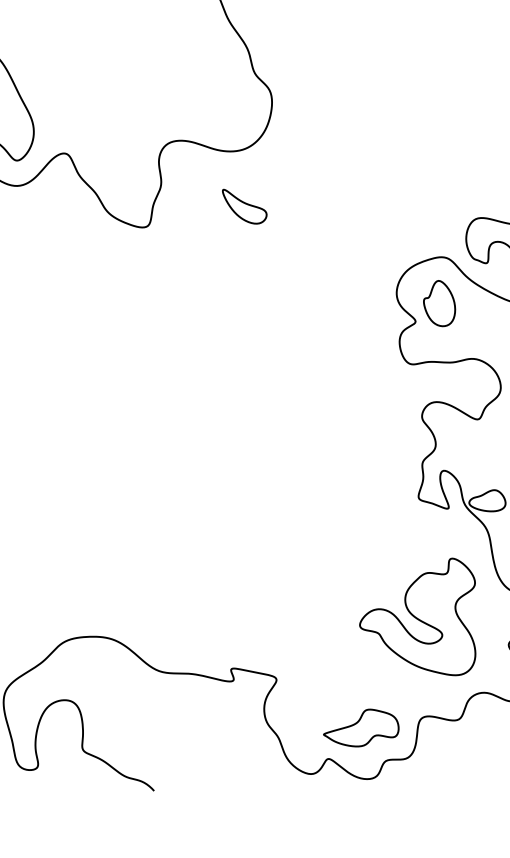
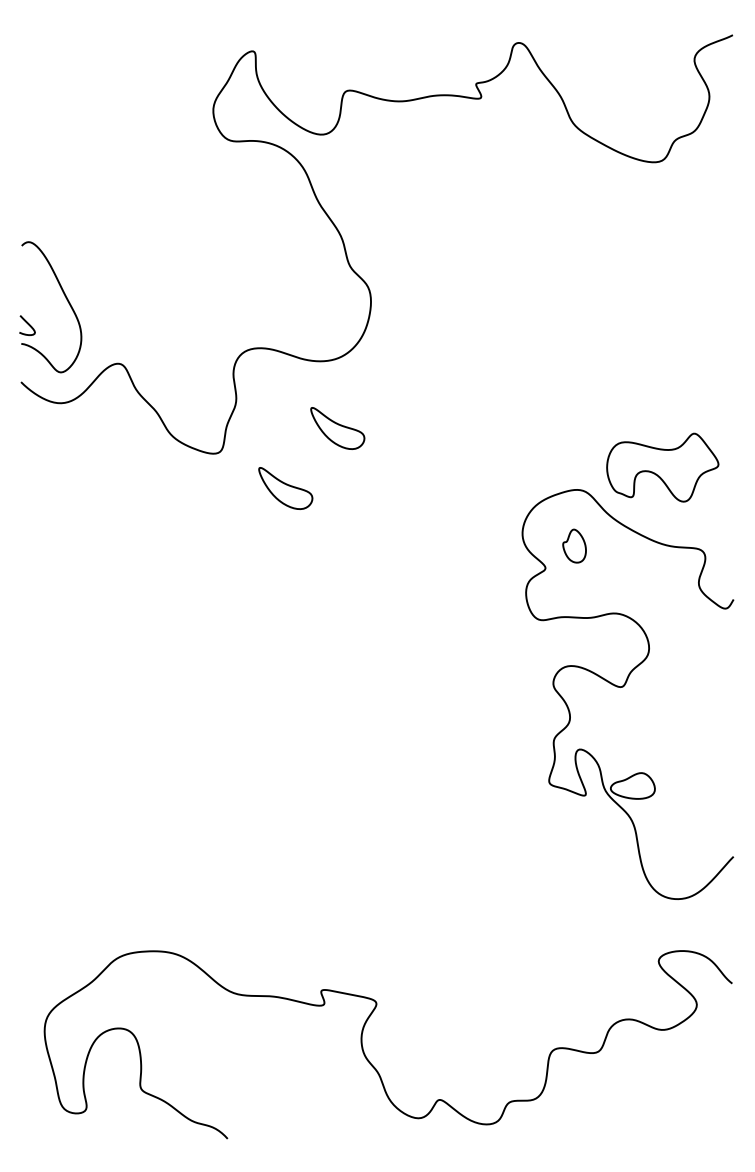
part: (201, 256) -> (285, 488), added
part: (439, 302) -> (574, 545), size x0.6
part: (418, 617) -> (548, 927), removed
part: (361, 728) -> (479, 1062), removed

